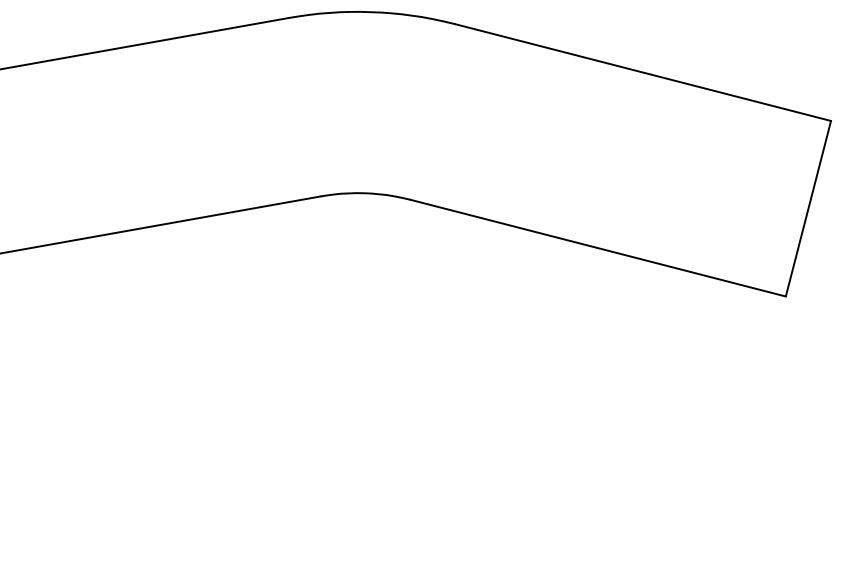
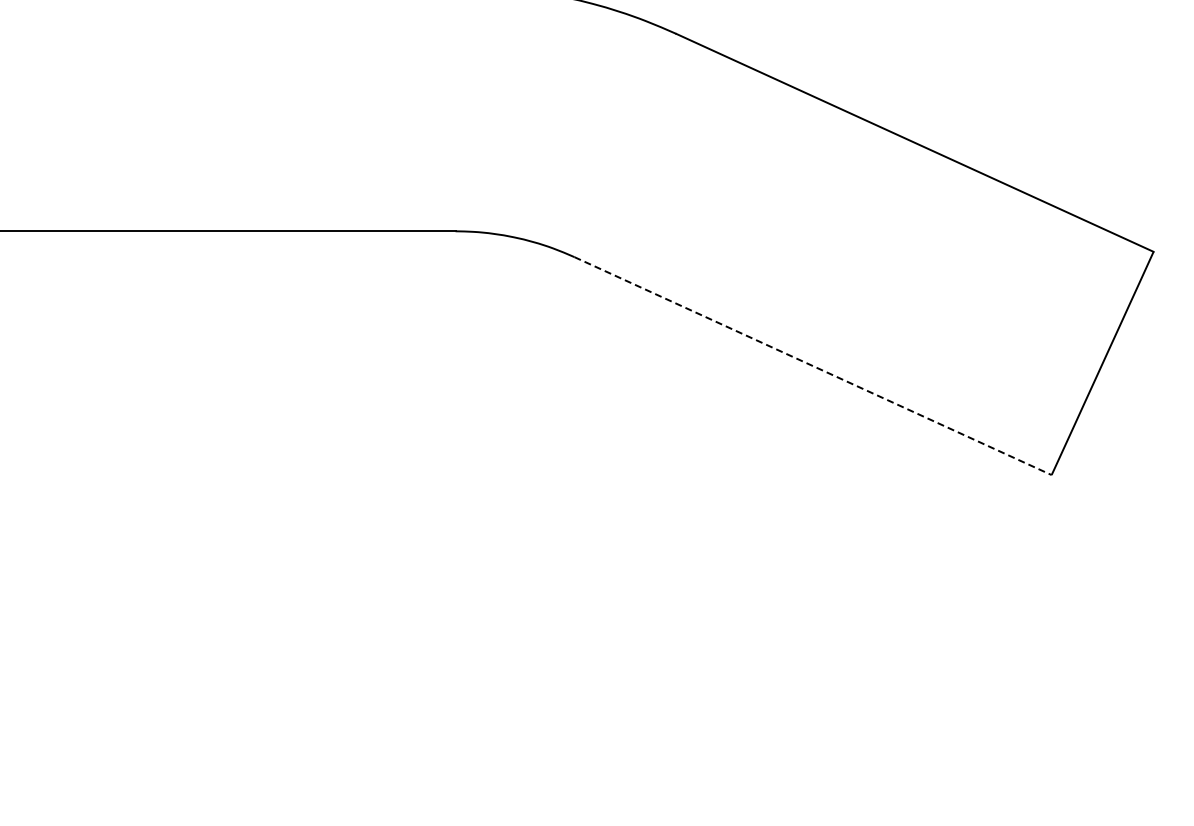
line: (598, 248) -> (813, 366), solid -> dashed

